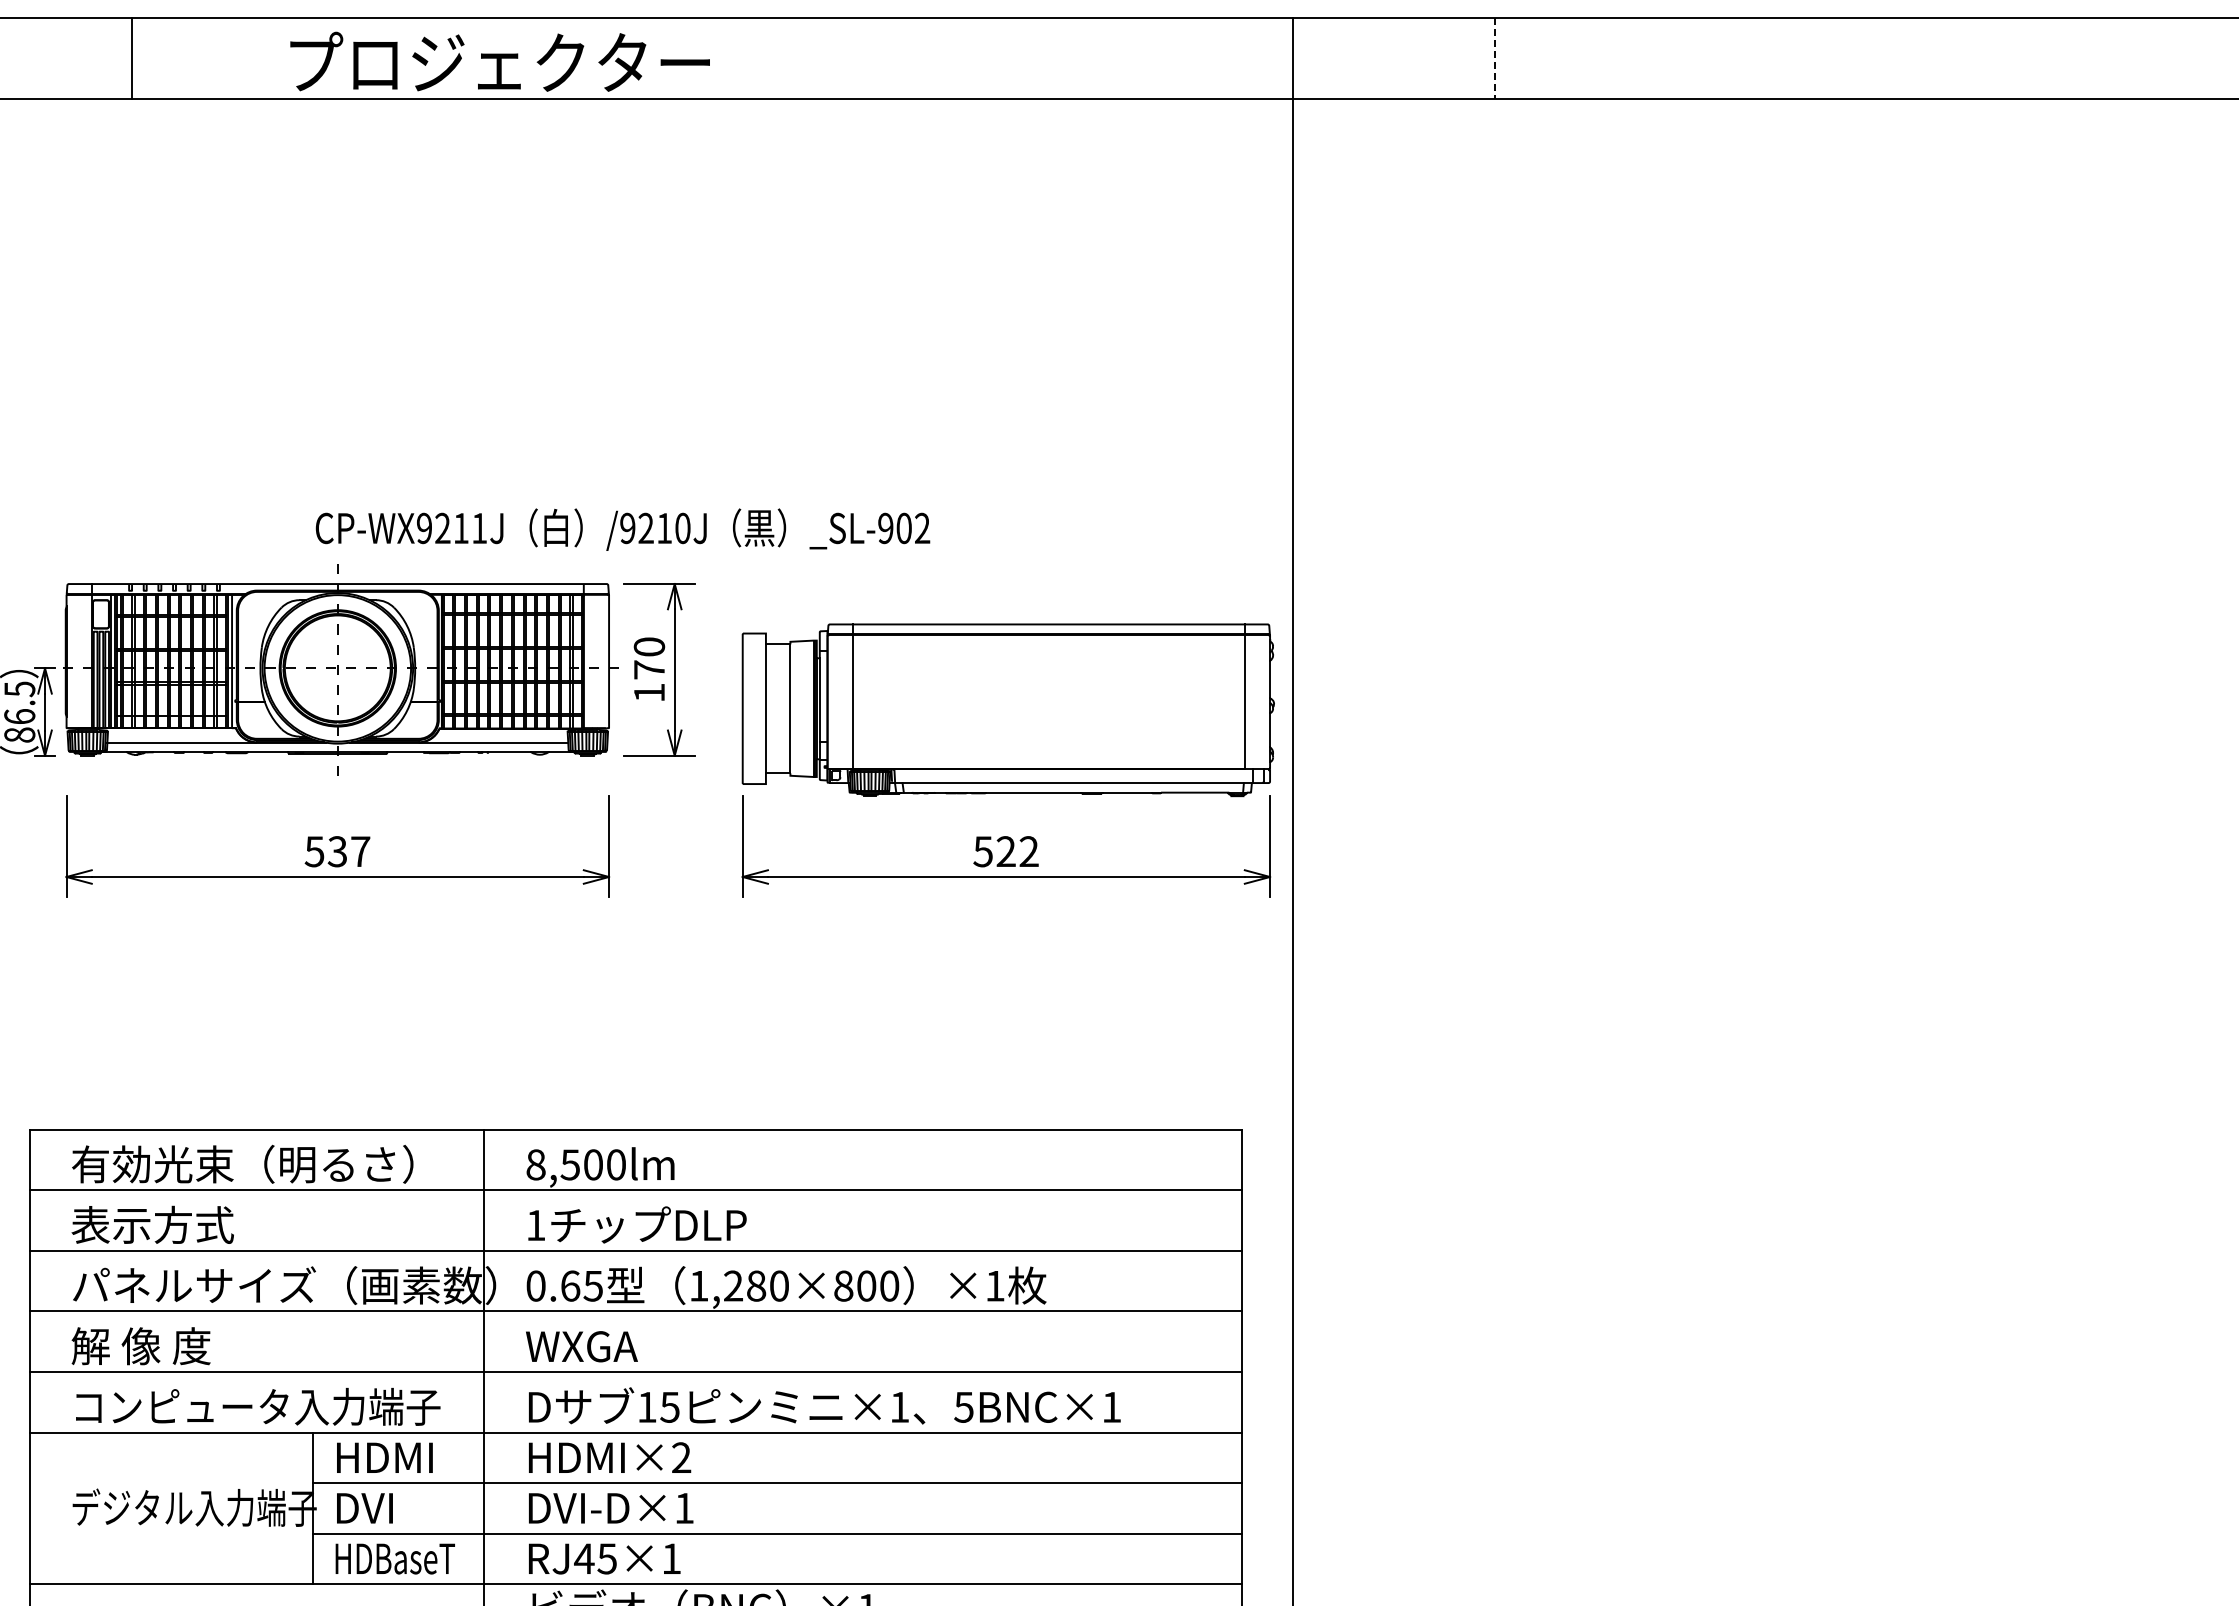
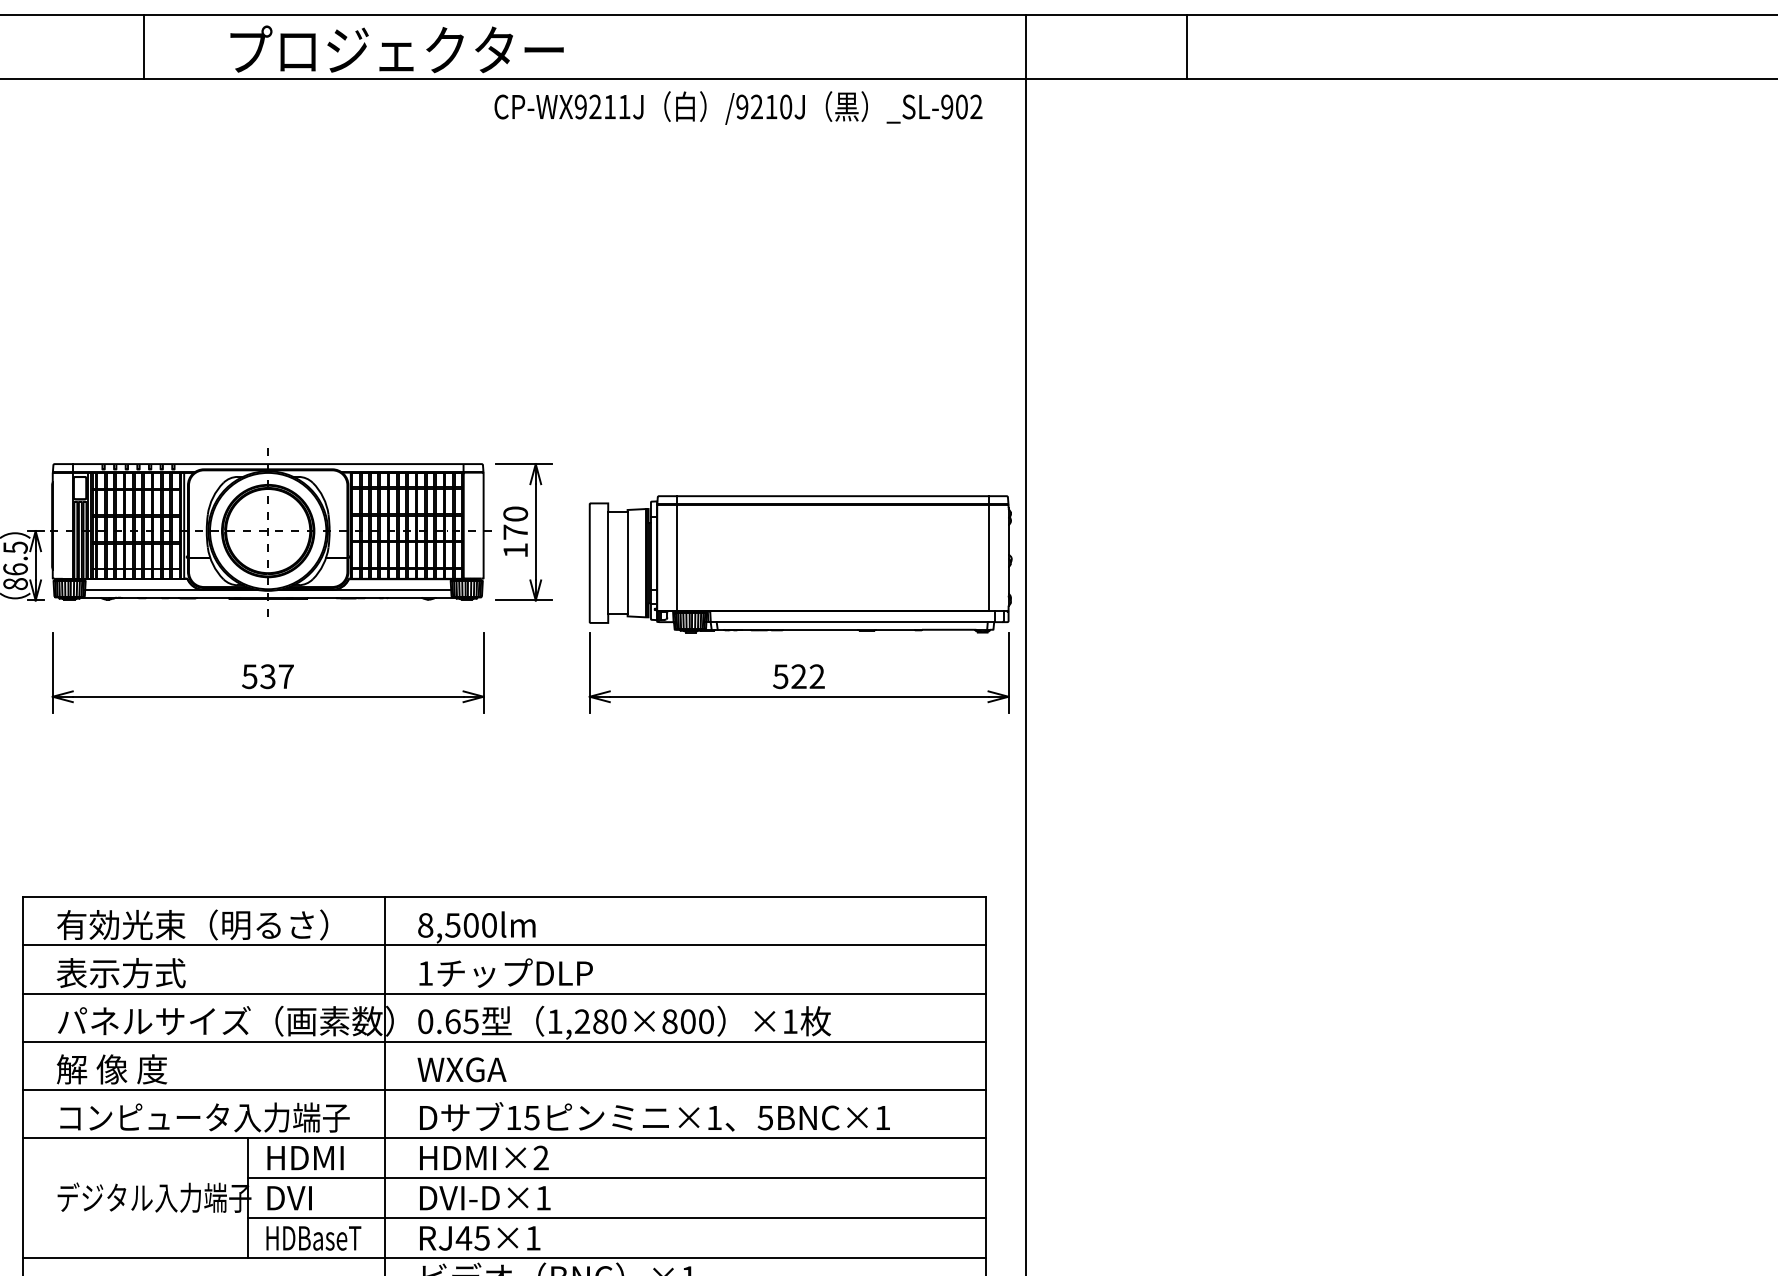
line: (132, 58) -> (144, 46), moved
line: (1494, 59) -> (1186, 47), dashed -> solid
text: (622, 529) -> (738, 107), moved

